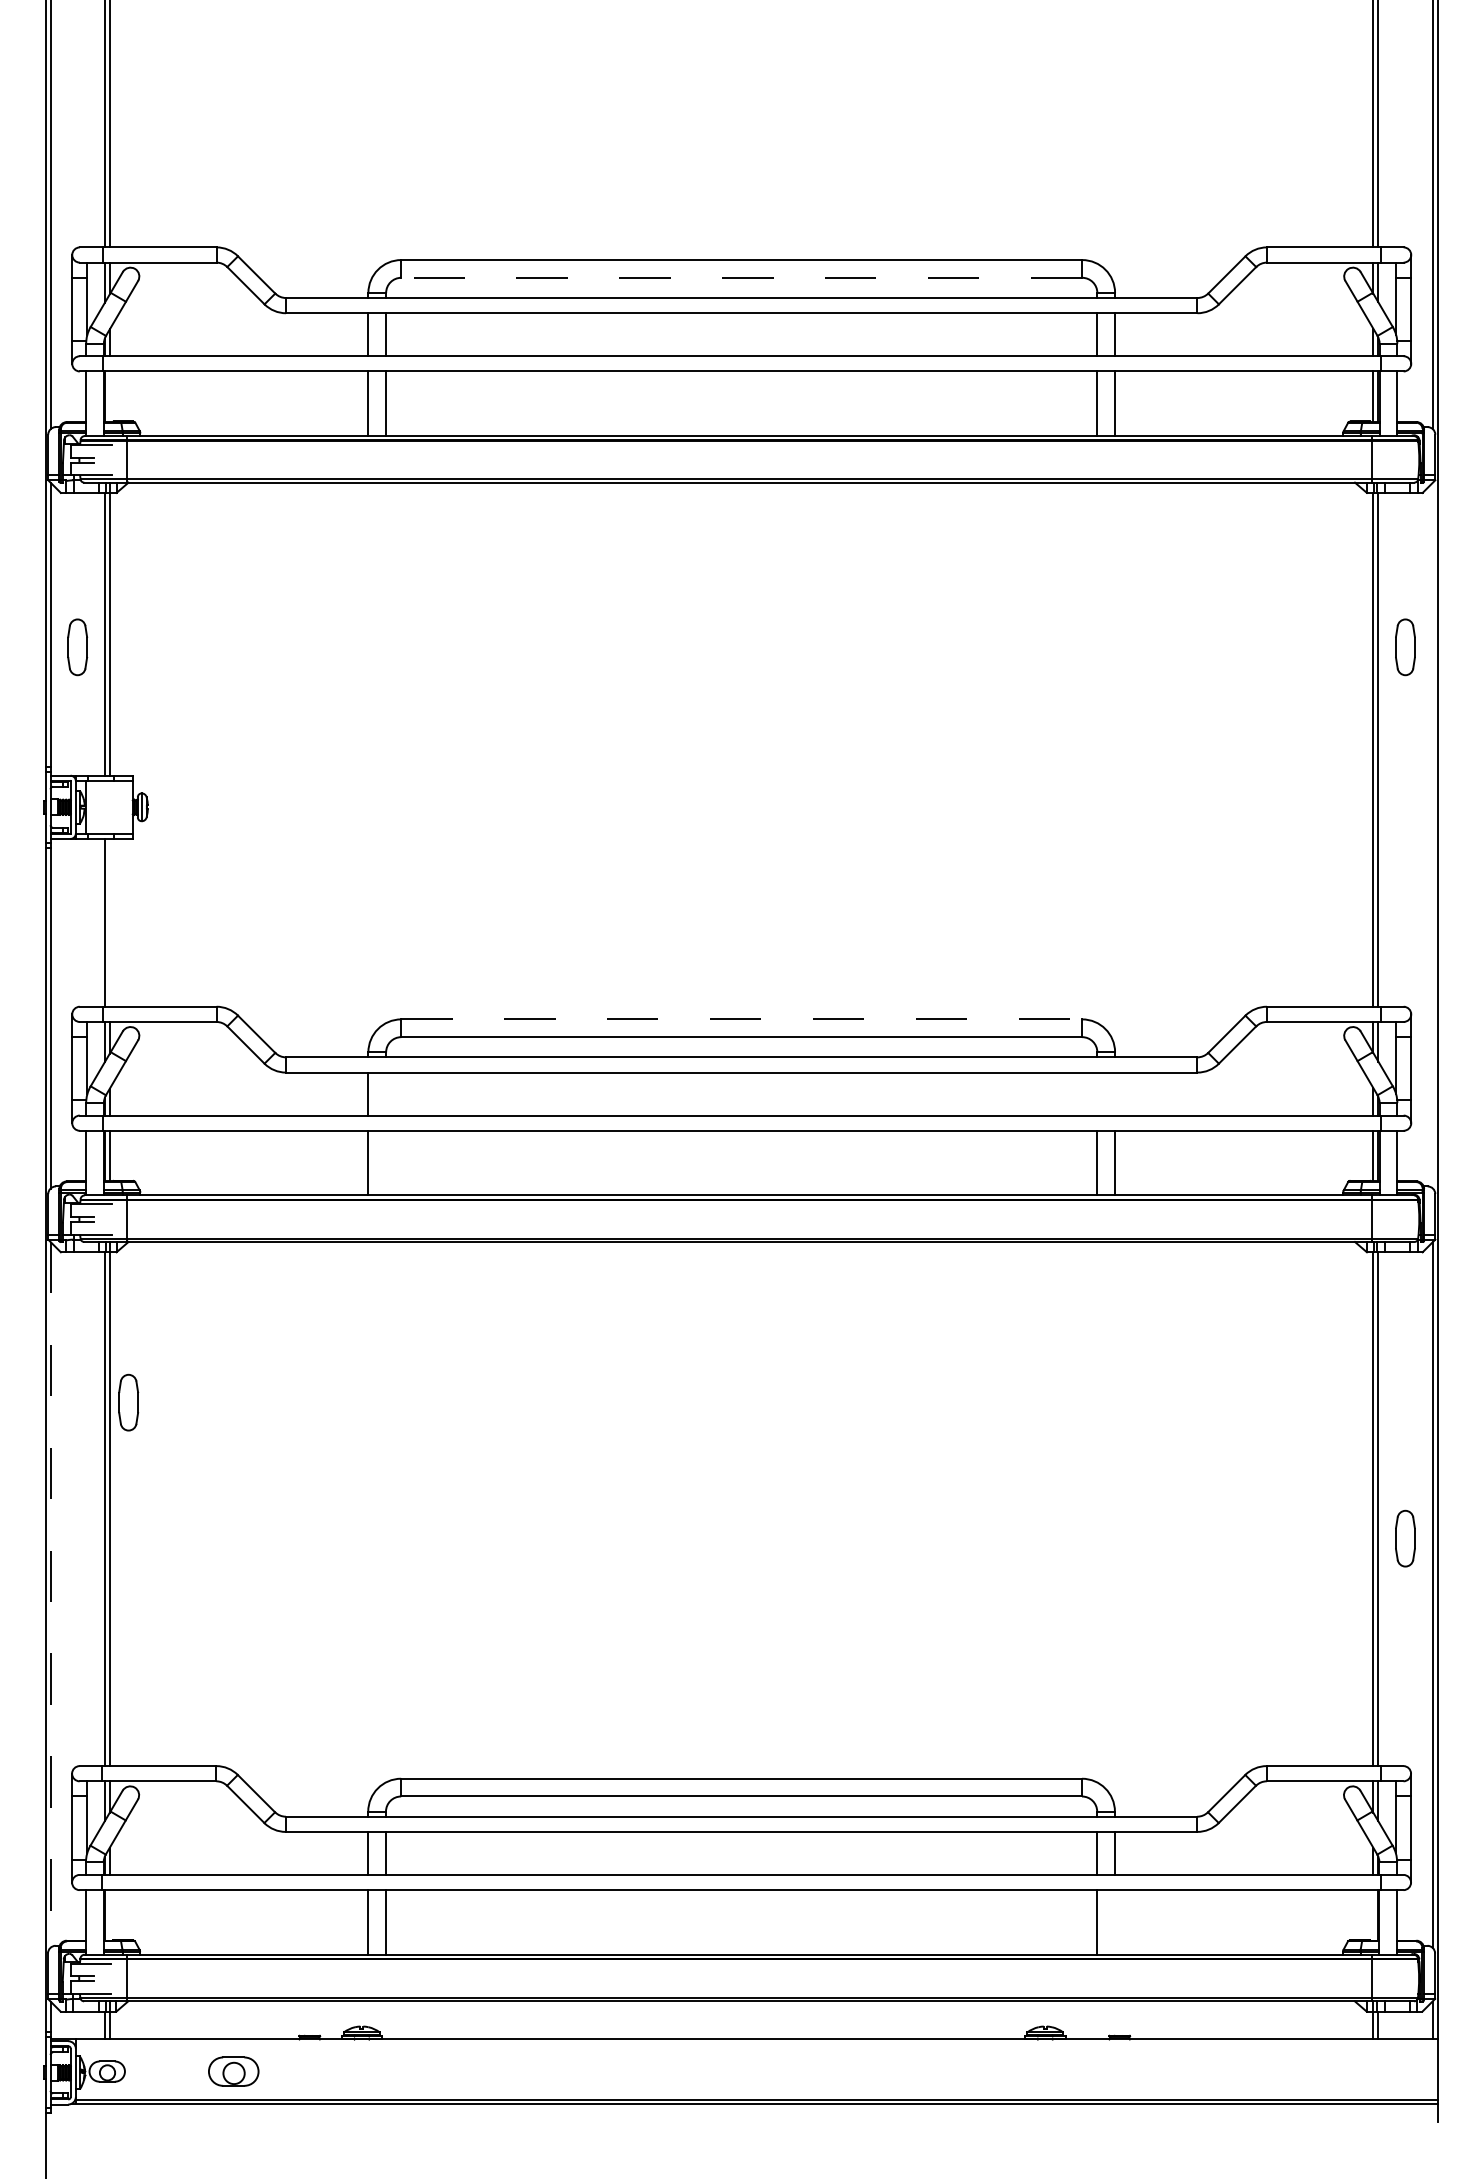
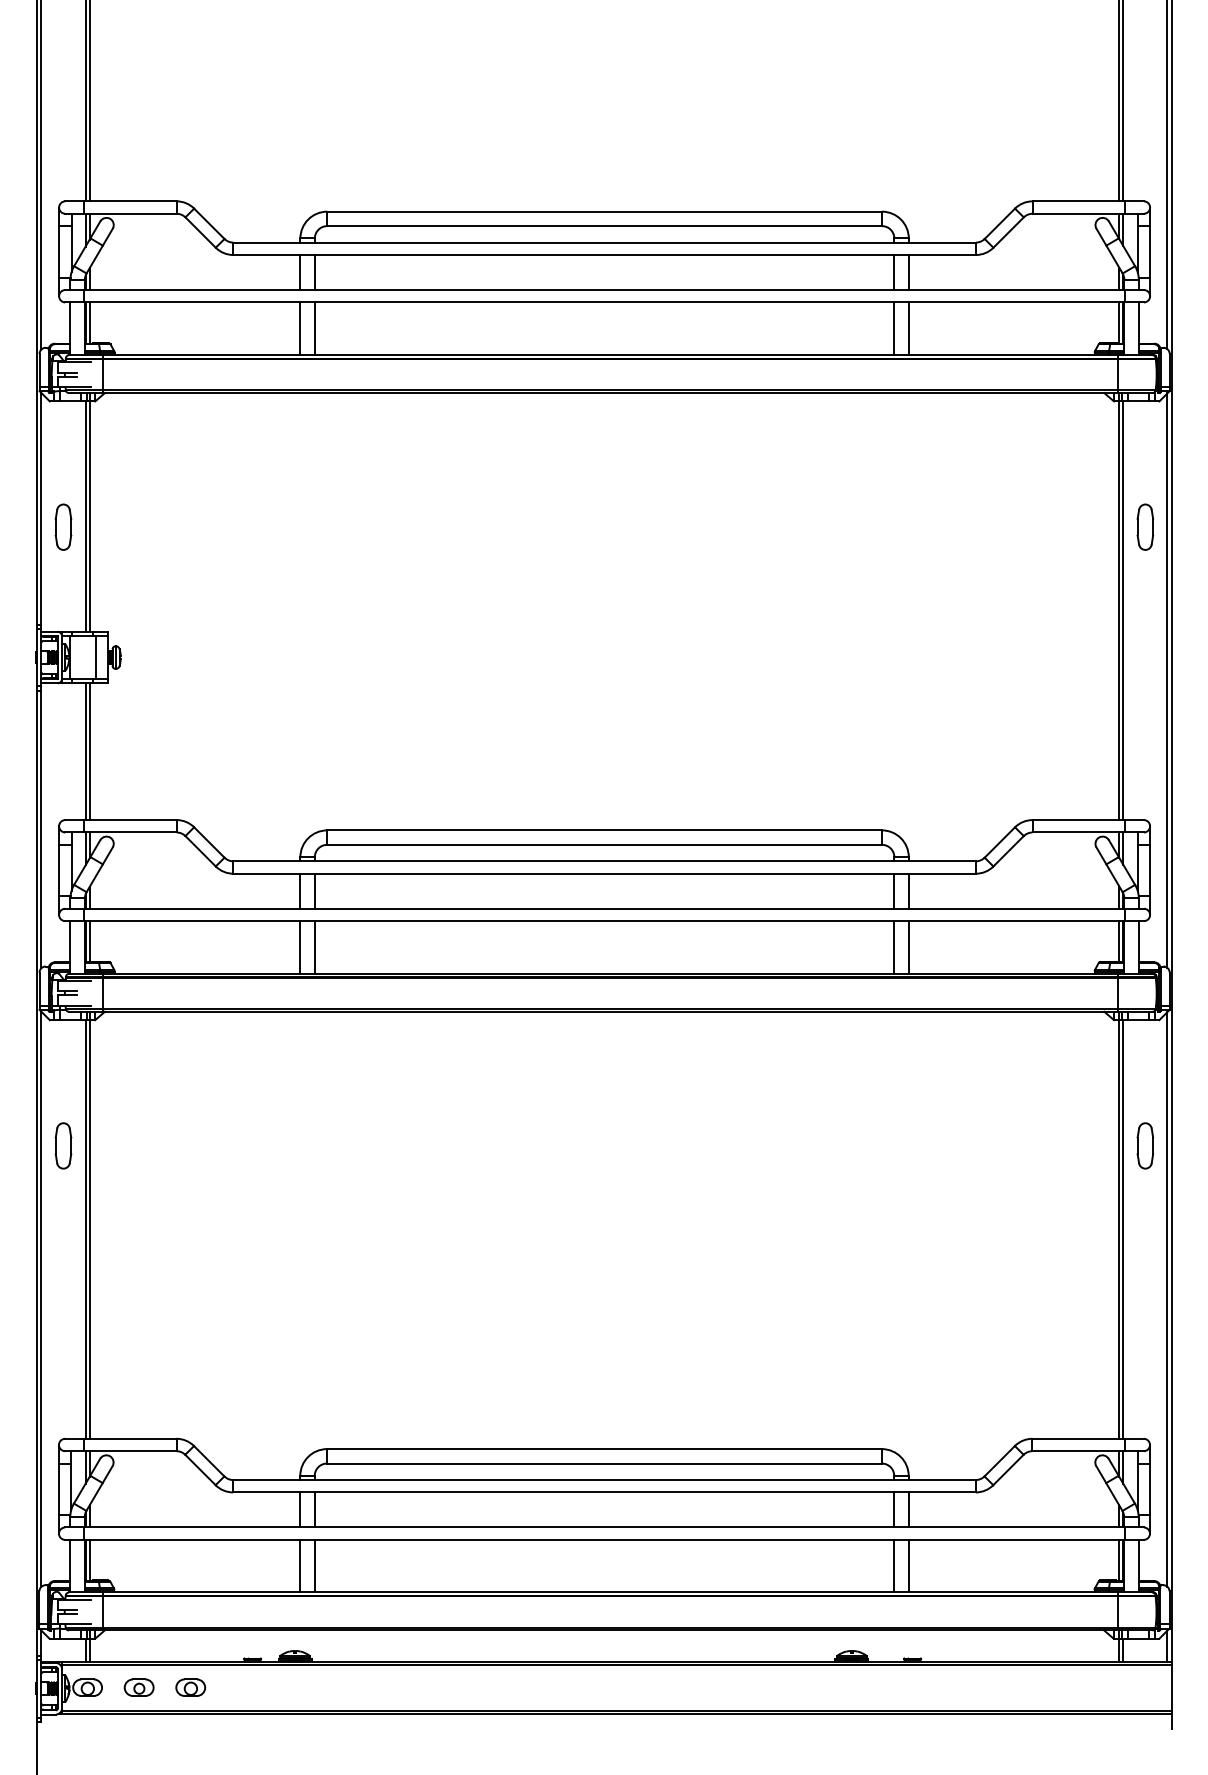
line: (741, 277) -> (604, 225), dashed -> solid
line: (109, 396) -> (89, 322), added
line: (117, 806) -> (95, 656), added
line: (1432, 835) -> (1167, 680), added
line: (109, 922) -> (89, 751), added
line: (742, 1019) -> (605, 830), dashed -> solid
line: (386, 1093) -> (315, 890), added
line: (1097, 1093) -> (894, 890), added
line: (1115, 1093) -> (909, 890), added
line: (386, 1162) -> (315, 946), added
part: (128, 1402) -> (63, 1145), moved
part: (1405, 1538) -> (1145, 1145), moved
line: (50, 1594) -> (41, 1298), dashed -> solid
line: (109, 1915) -> (89, 1560), added
line: (1373, 1915) -> (1119, 1560), added
line: (1114, 1922) -> (908, 1566), added
line: (756, 2043) -> (616, 1664), added
part: (170, 2071) -> (139, 1687), added
part: (233, 2071) -> (190, 1687), size x0.71

